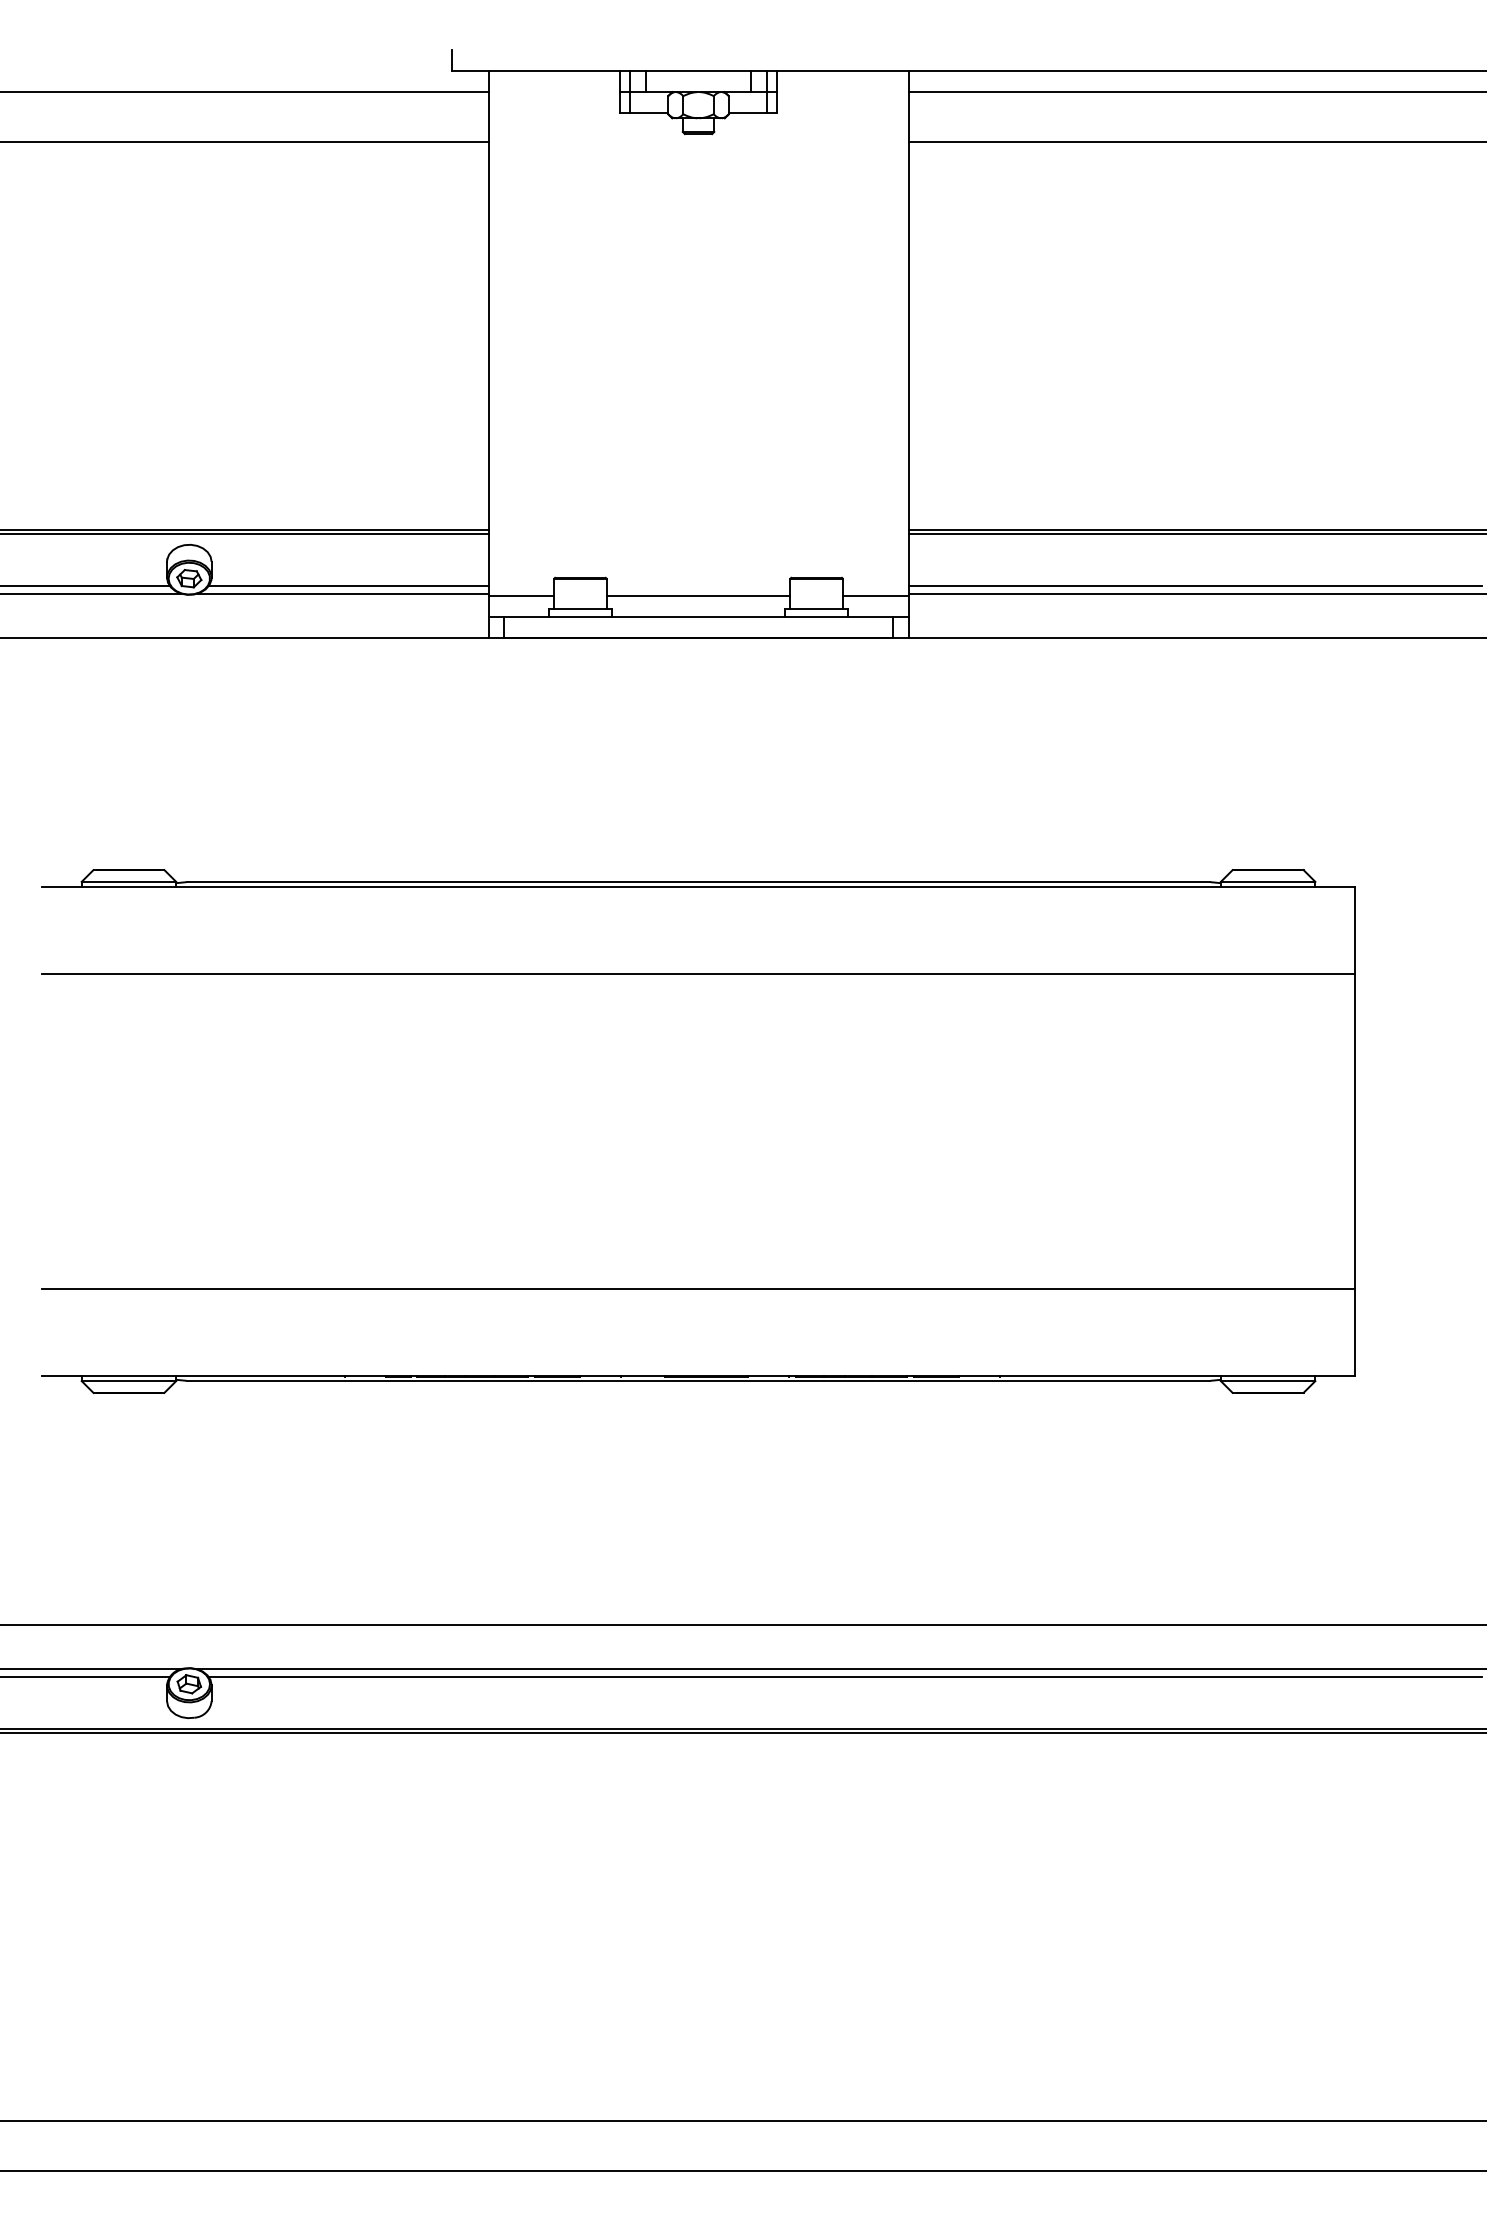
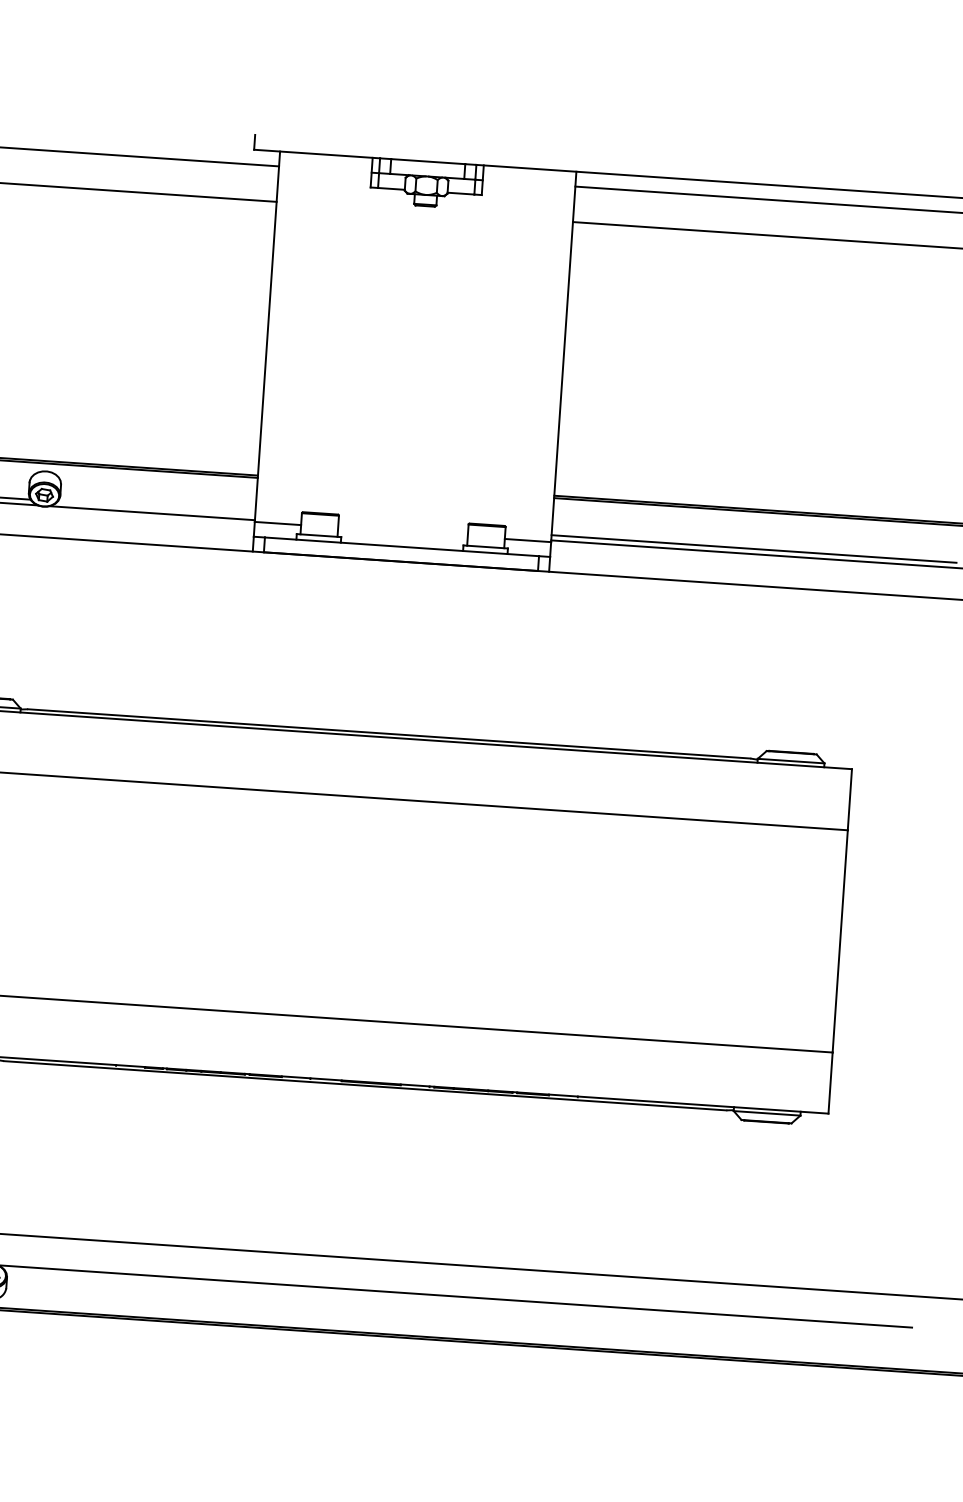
line: (348, 586) -> (156, 508), removed
line: (698, 596) -> (402, 532), removed
line: (845, 1676) -> (454, 1301), removed

